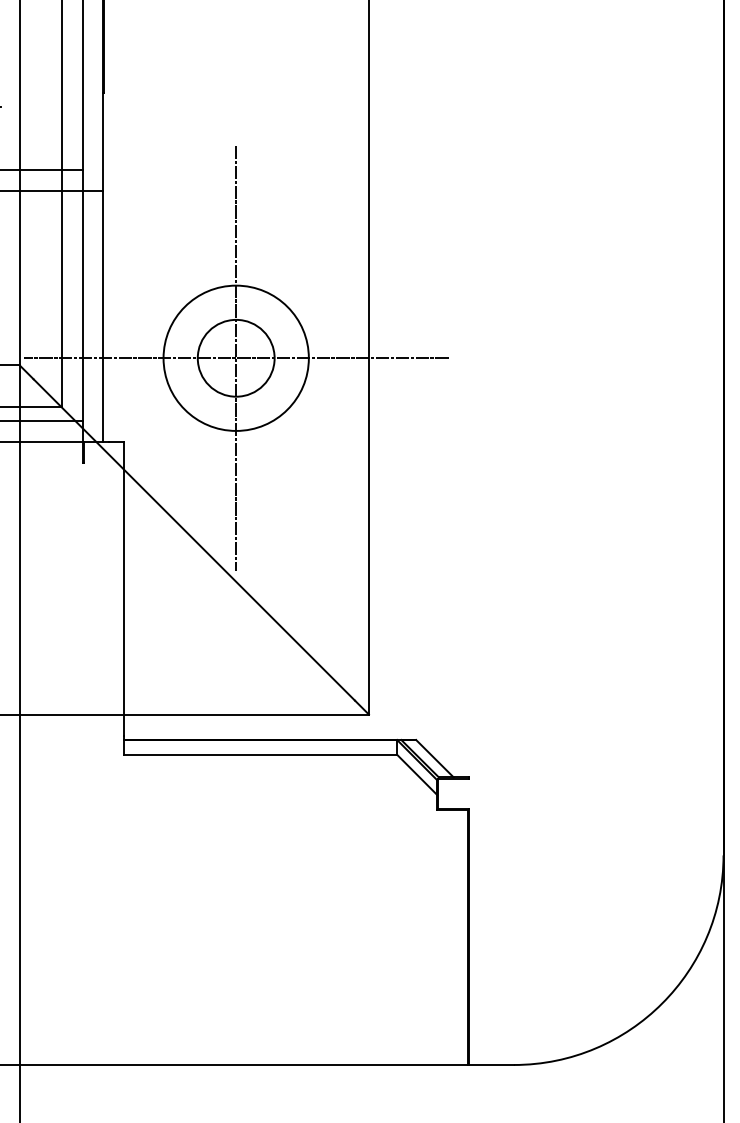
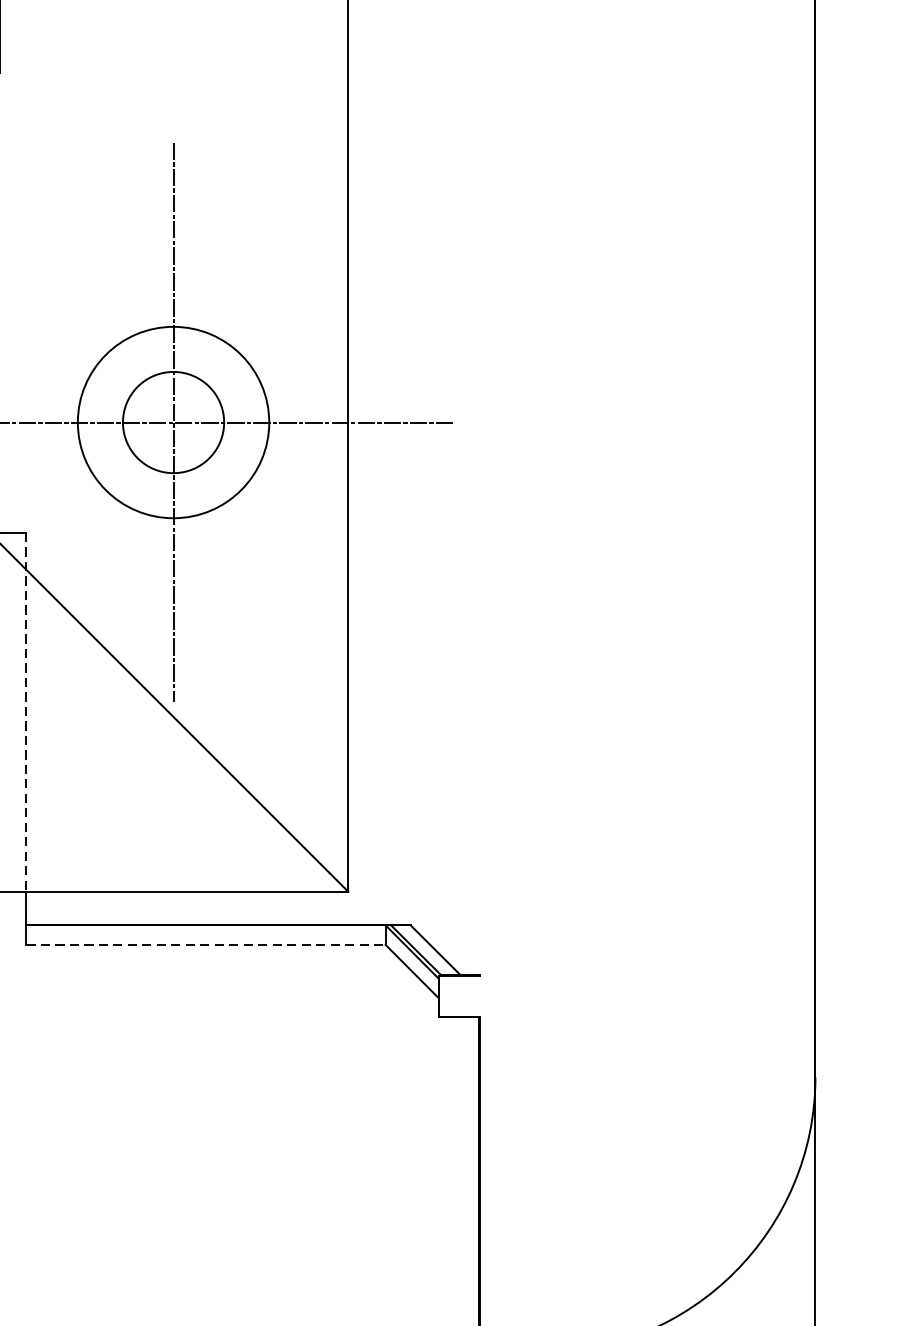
line: (124, 578) -> (26, 712), solid -> dashed
line: (261, 754) -> (206, 944), solid -> dashed

